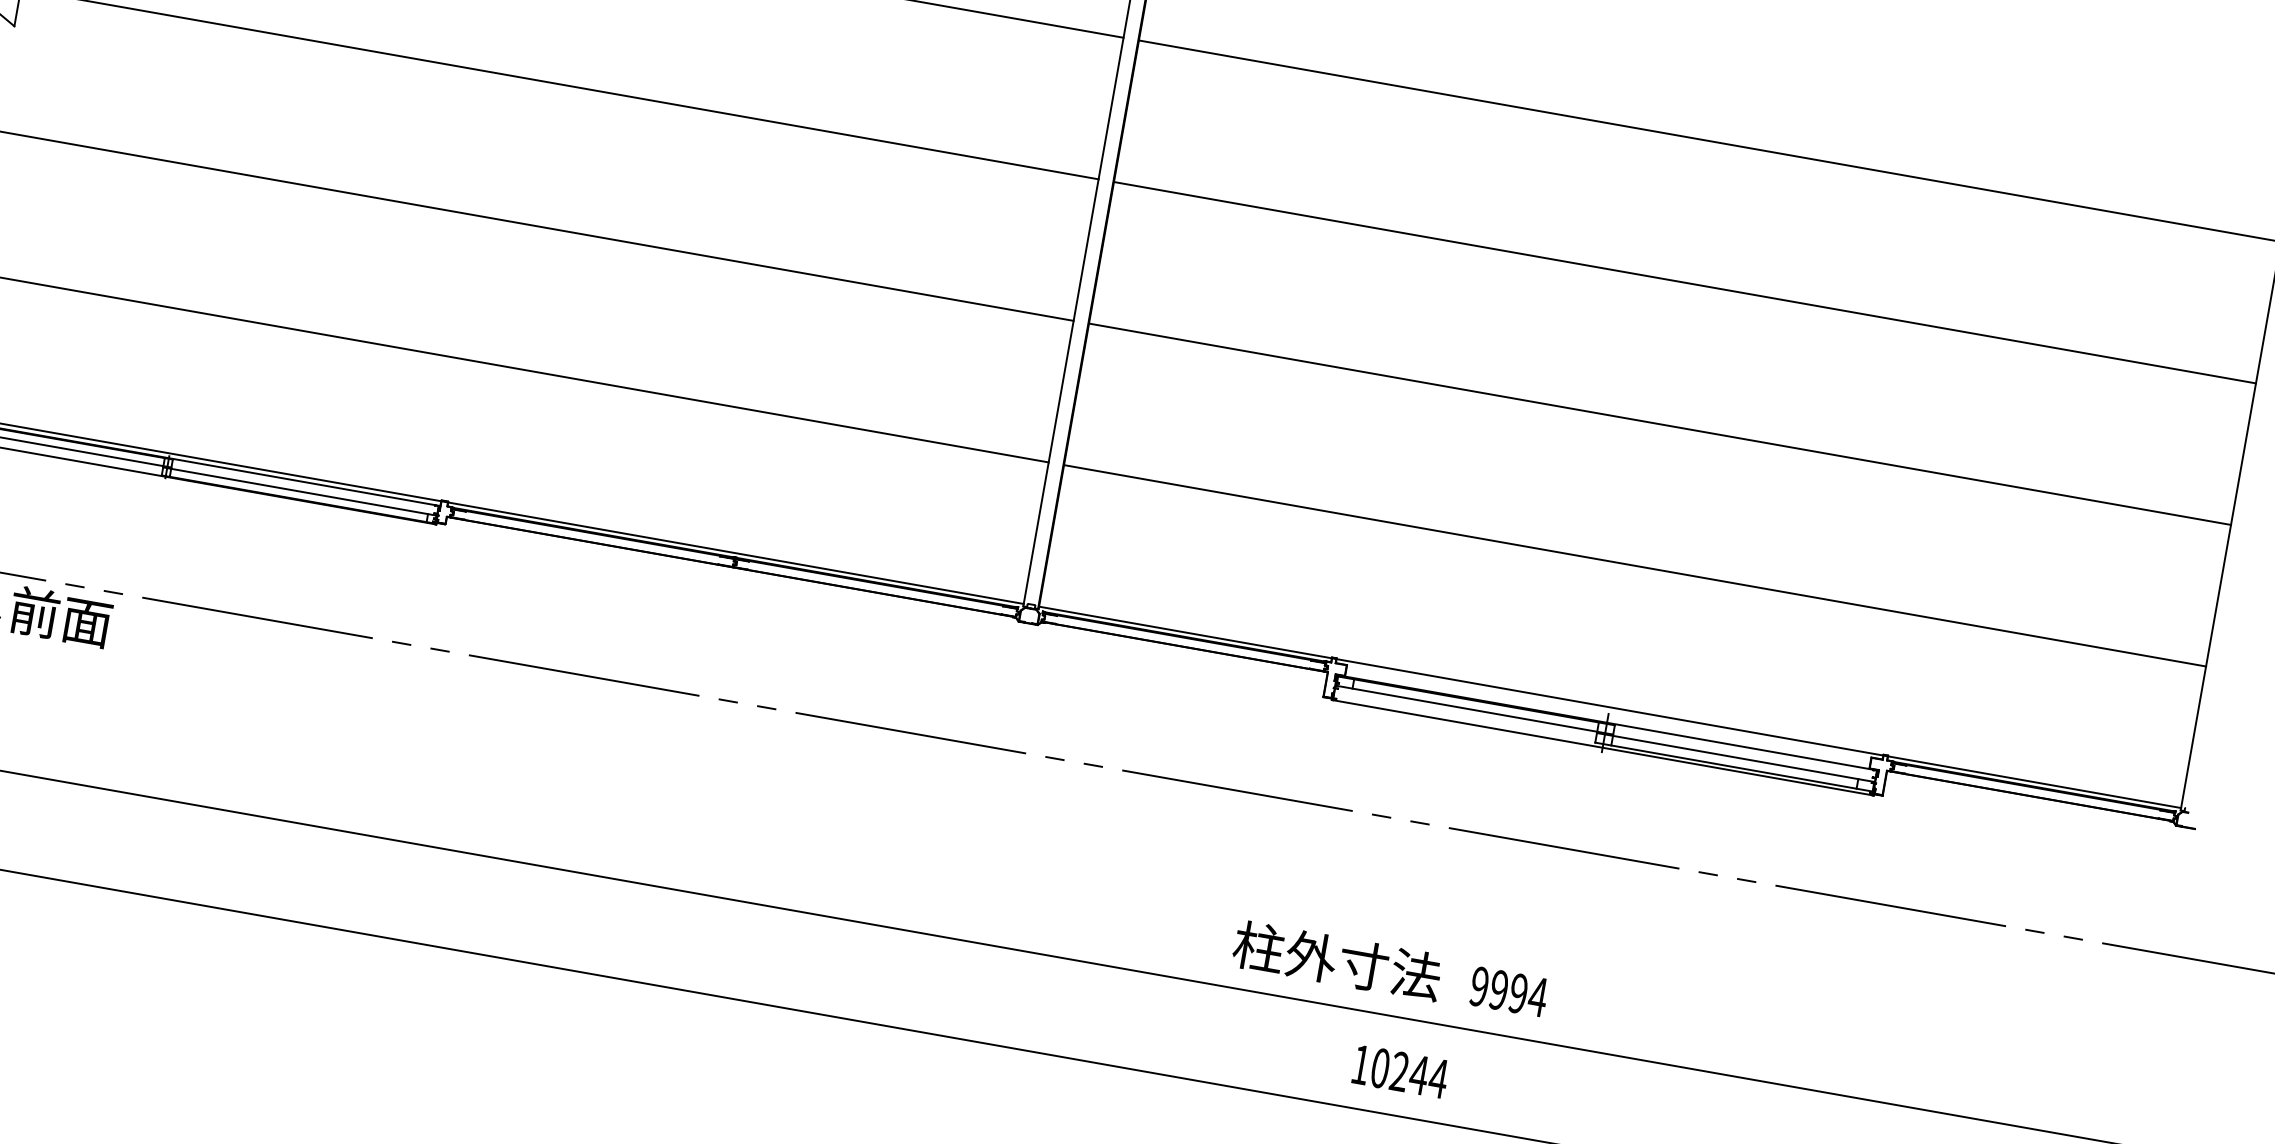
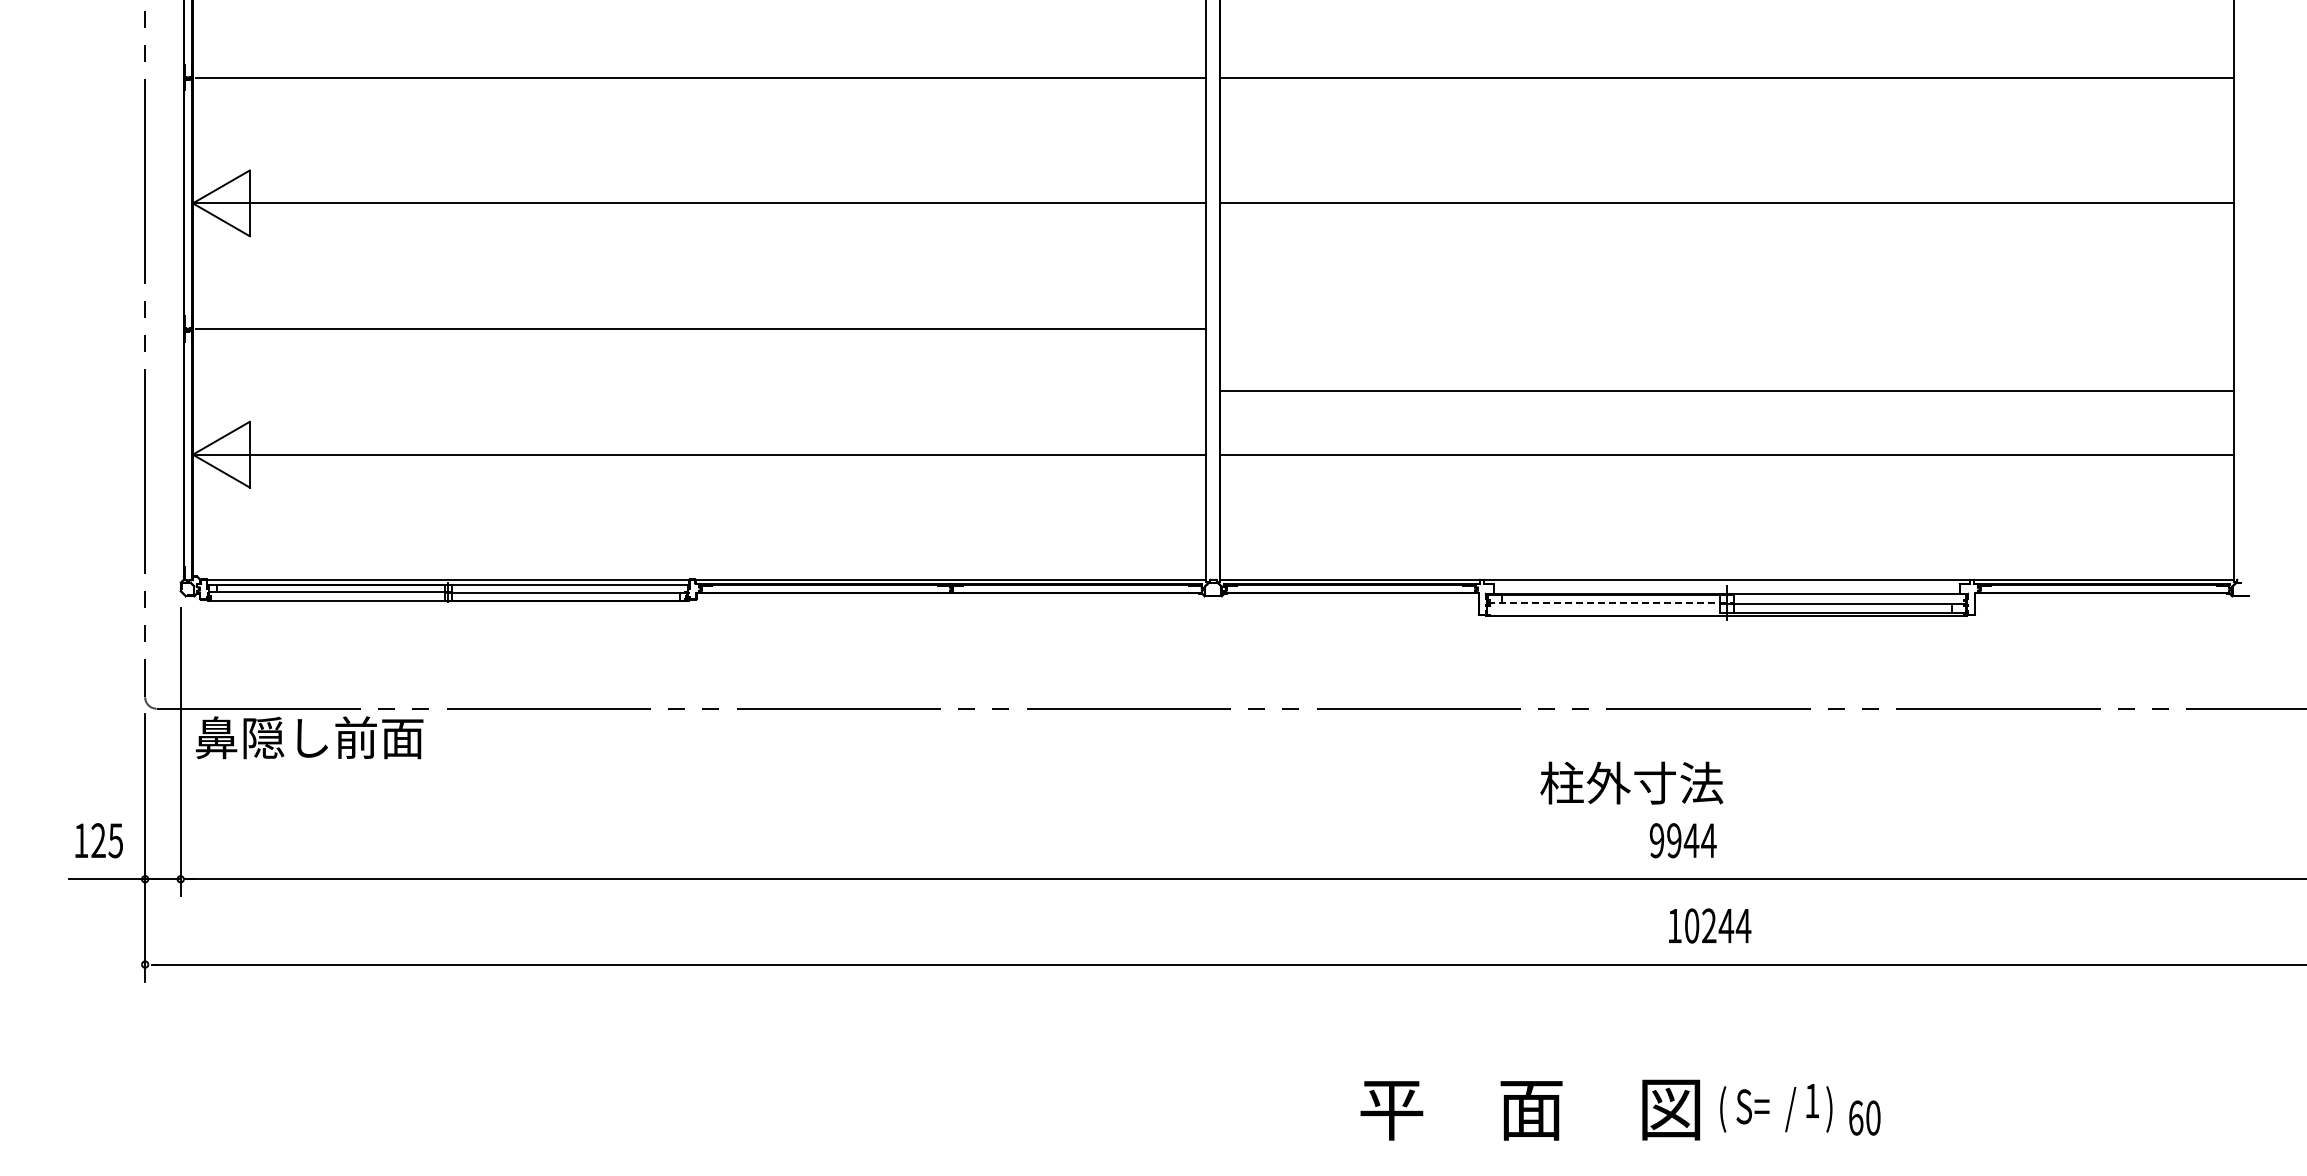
line: (1659, 424) -> (1726, 391), moved
line: (1475, 710) -> (1611, 603), solid -> dashed
text: (1337, 960) -> (1631, 782), moved
text: (1518, 993) -> (1691, 840), 9994 -> 9944
text: (1401, 1071) -> (1710, 925), moved

